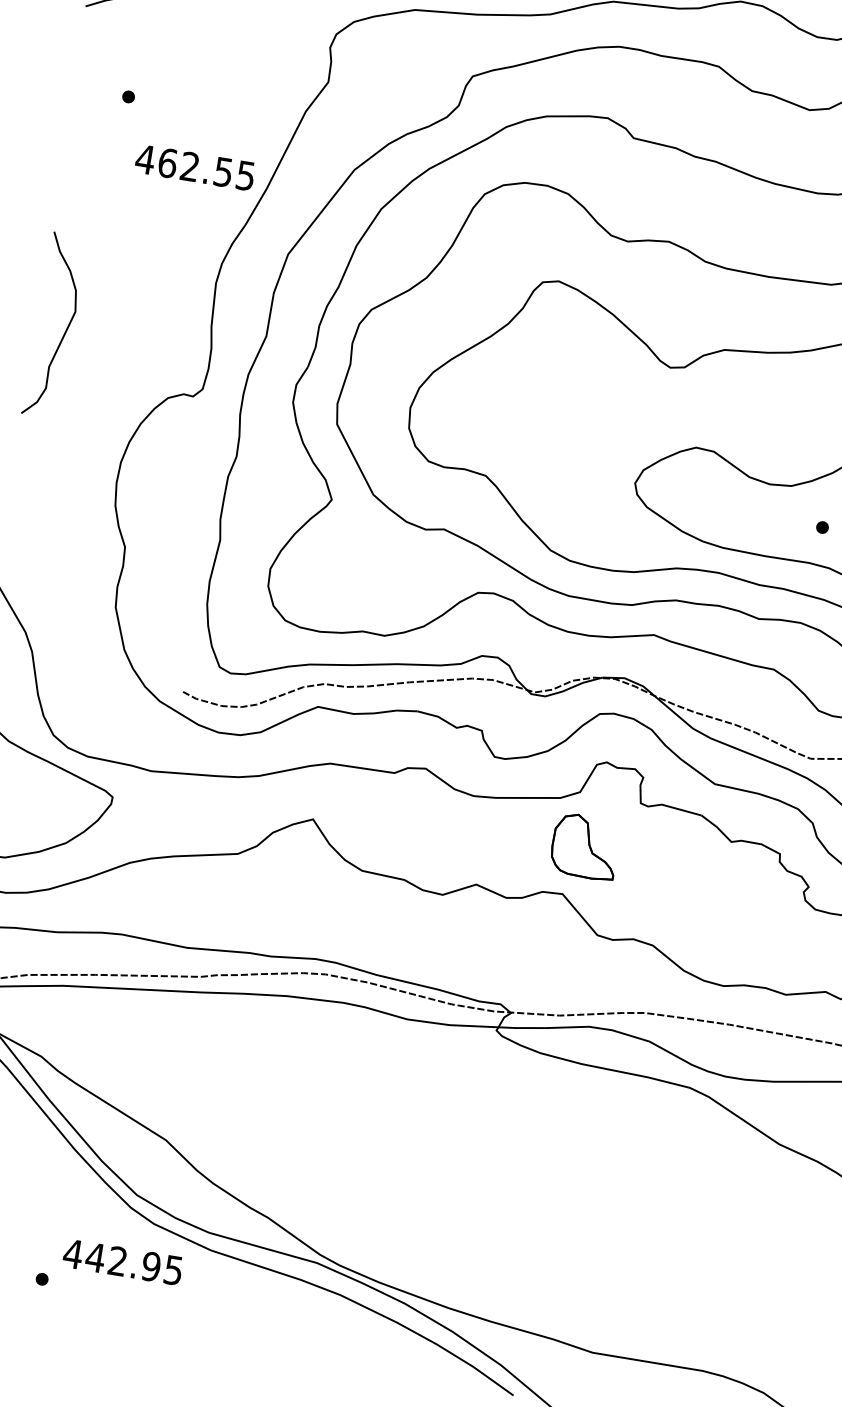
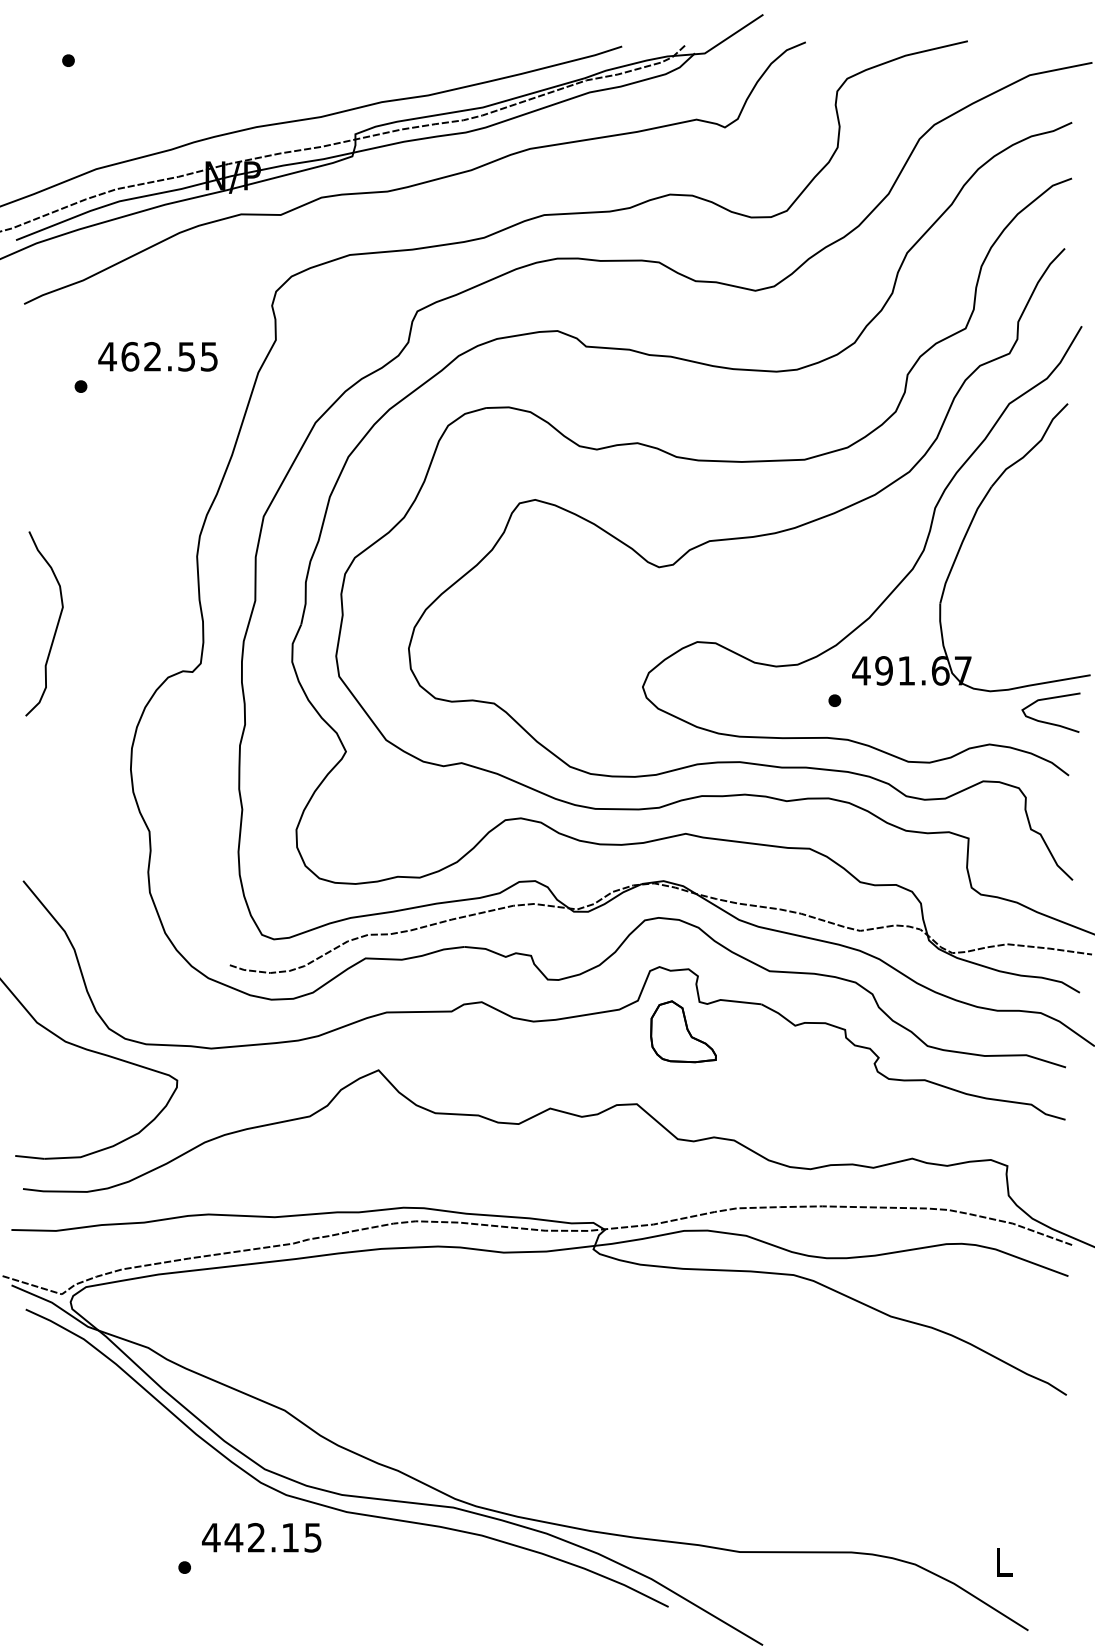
text: (194, 167) -> (157, 356), moved
part: (585, 846) -> (683, 1031), moved
text: (151, 1266) -> (290, 1537), 442.95 -> 442.15

